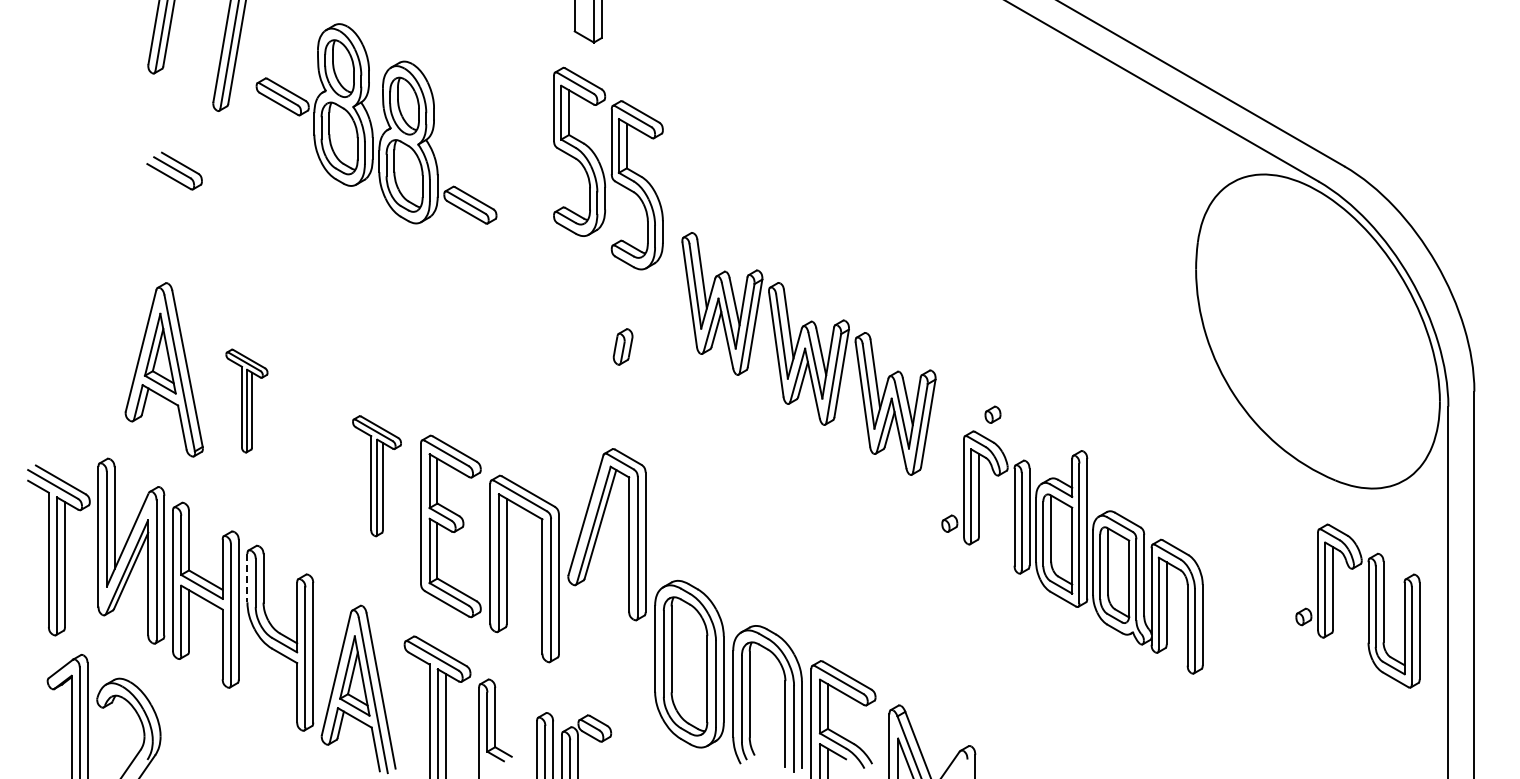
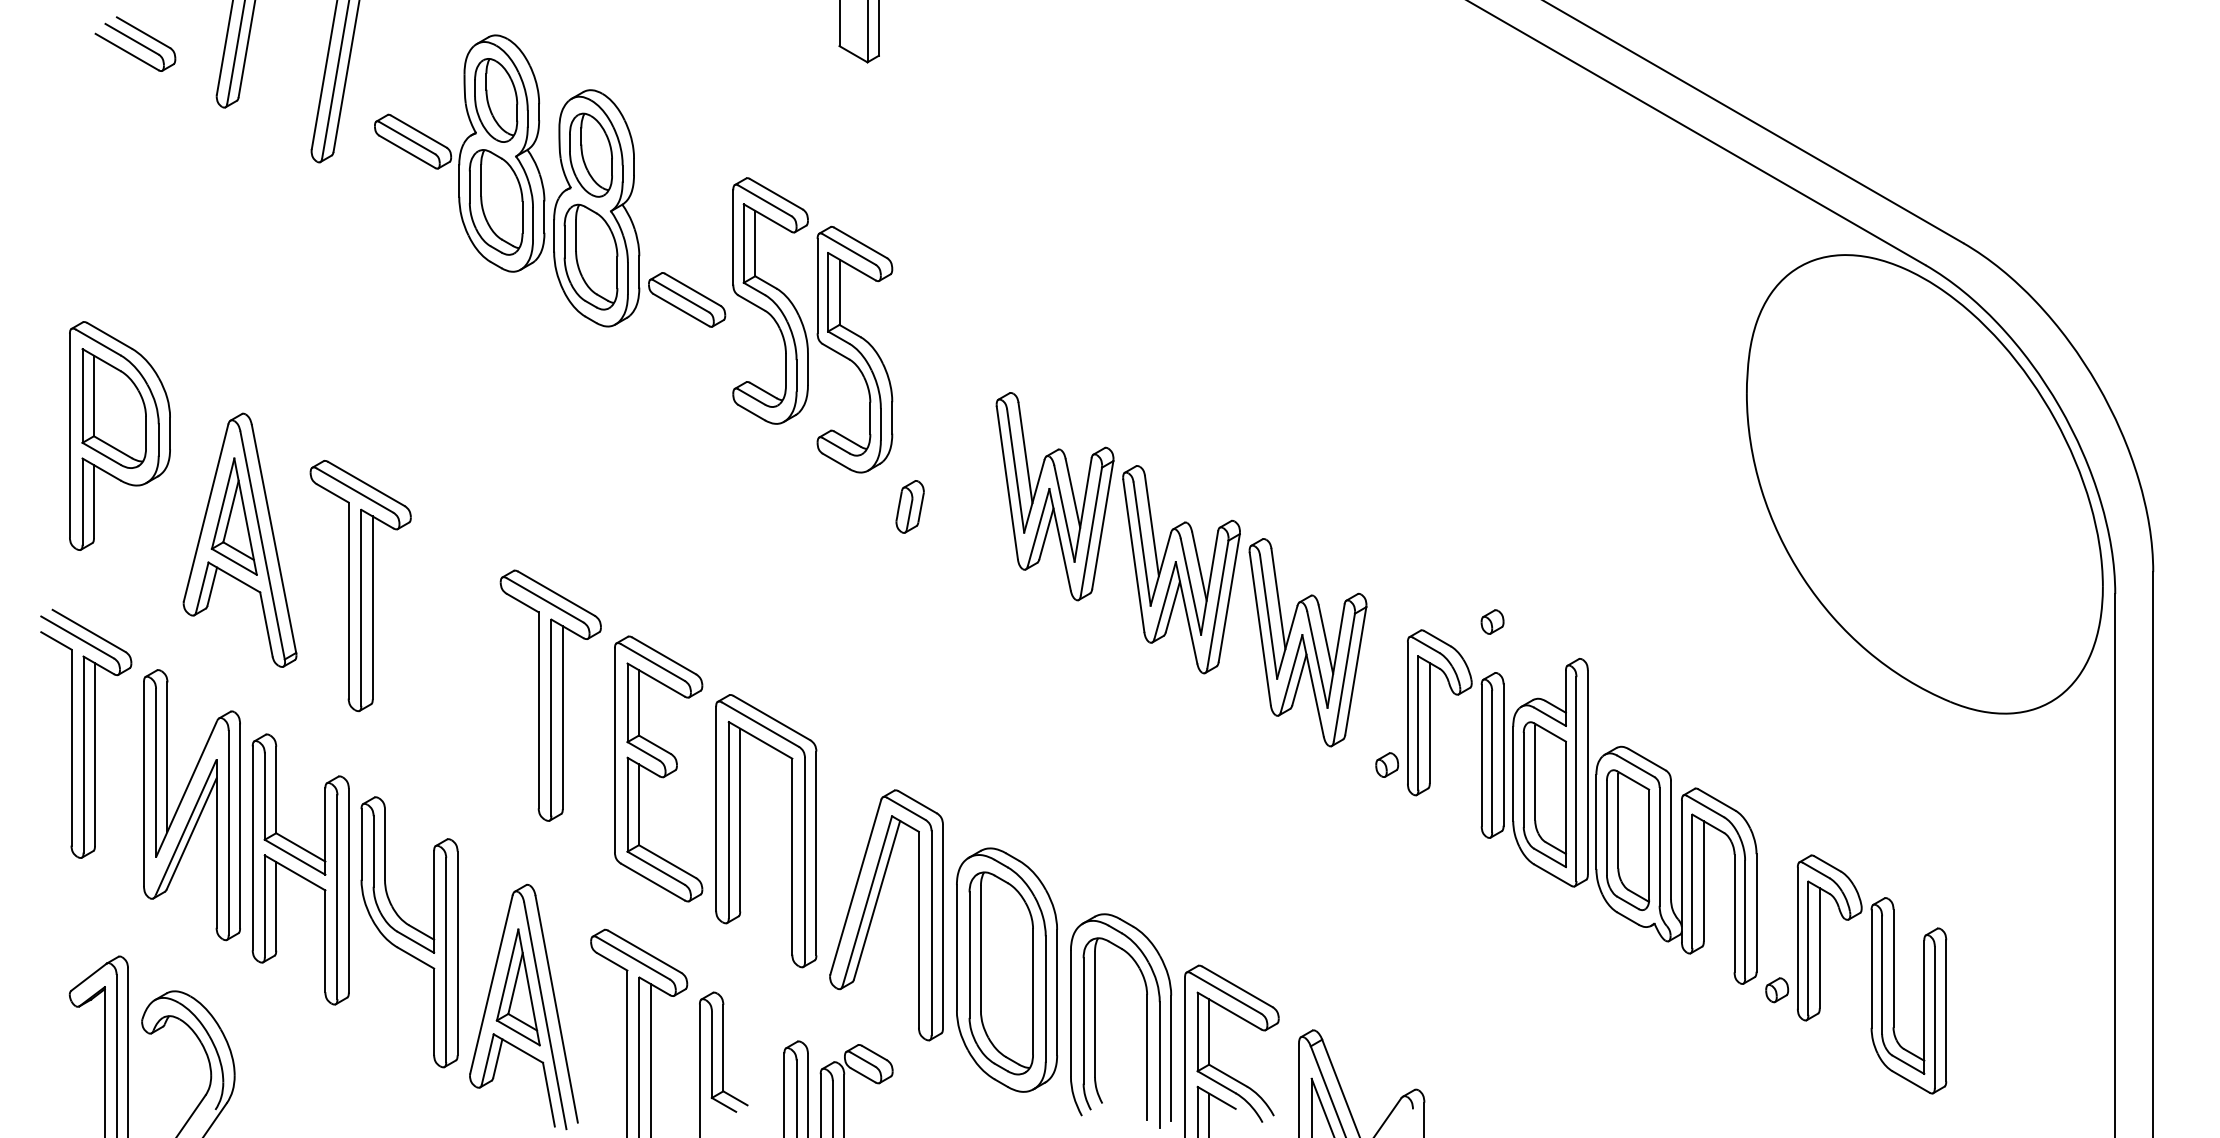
part: (608, 168) -> (812, 325), moved
part: (174, 170) -> (135, 43), moved
part: (81, 298) -> (119, 436), added
part: (808, 353) -> (1180, 569), moved
part: (246, 400) -> (360, 585), size x1.67
part: (992, 414) -> (1491, 621), moved
part: (376, 475) -> (549, 694), size x1.43
part: (599, 532) -> (875, 912), moved
part: (58, 550) -> (85, 734), moved
line: (247, 578) -> (361, 844), dashed -> solid
part: (1368, 605) -> (1871, 973), moved

